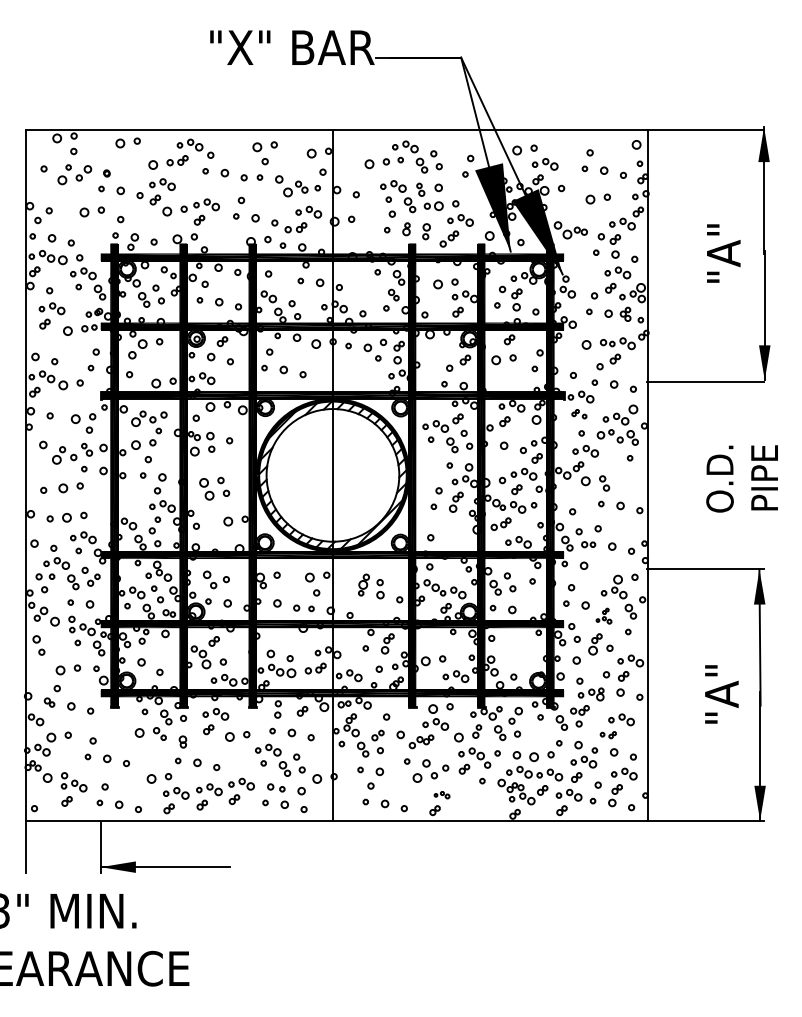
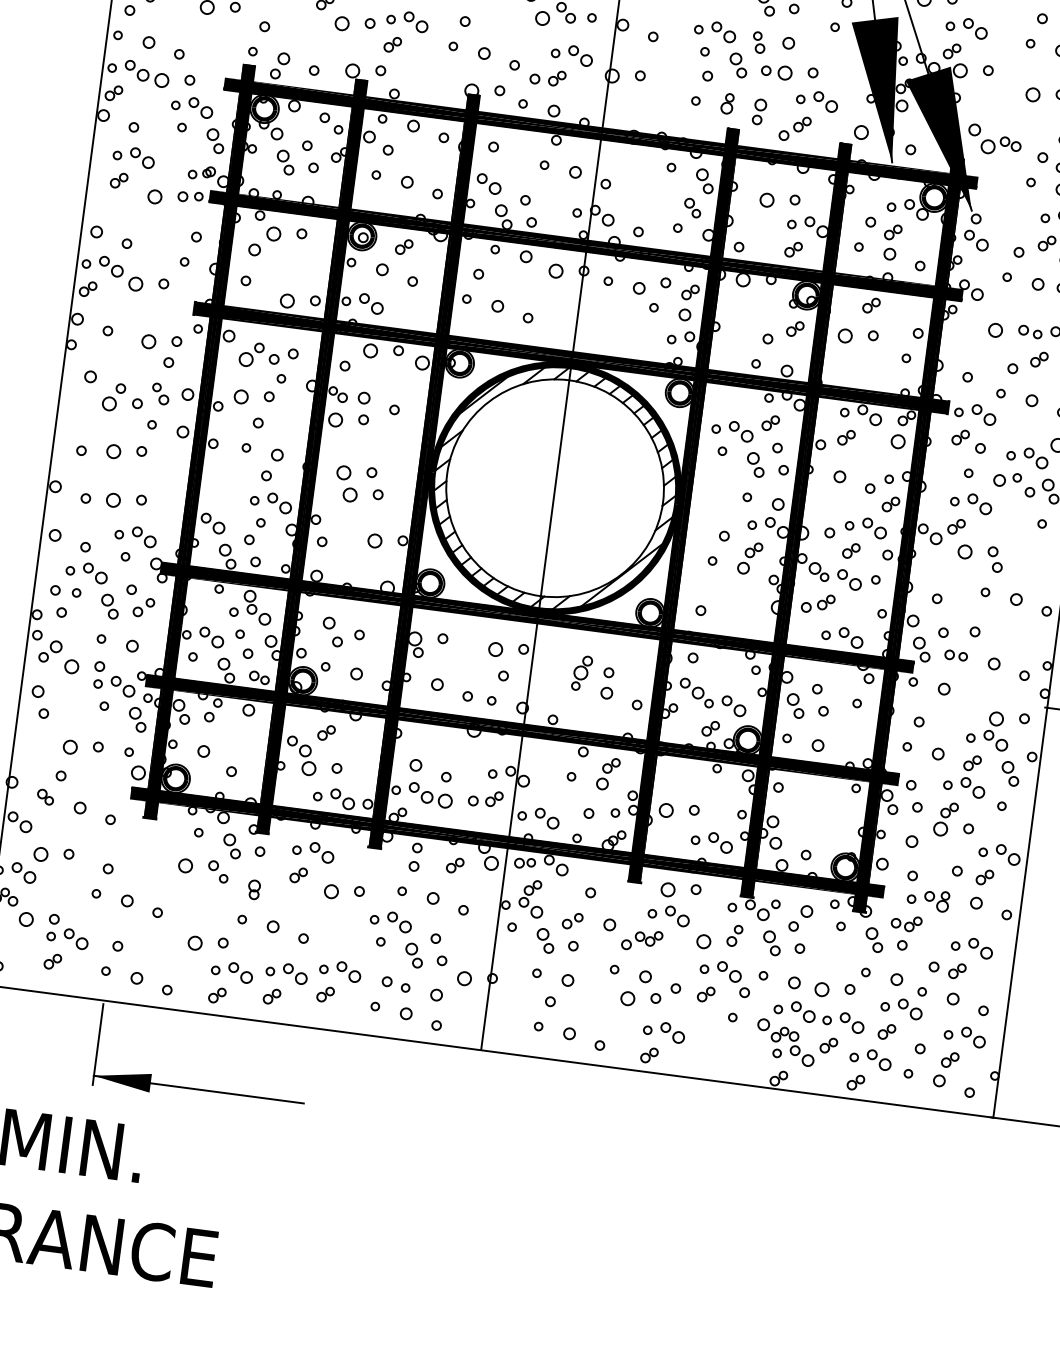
part: (579, 414) -> (969, 442), size x1.43
part: (603, 615) -> (965, 774), size x1.67
part: (608, 734) -> (947, 968), size x1.43
part: (441, 794) -> (663, 1030), size x1.67

